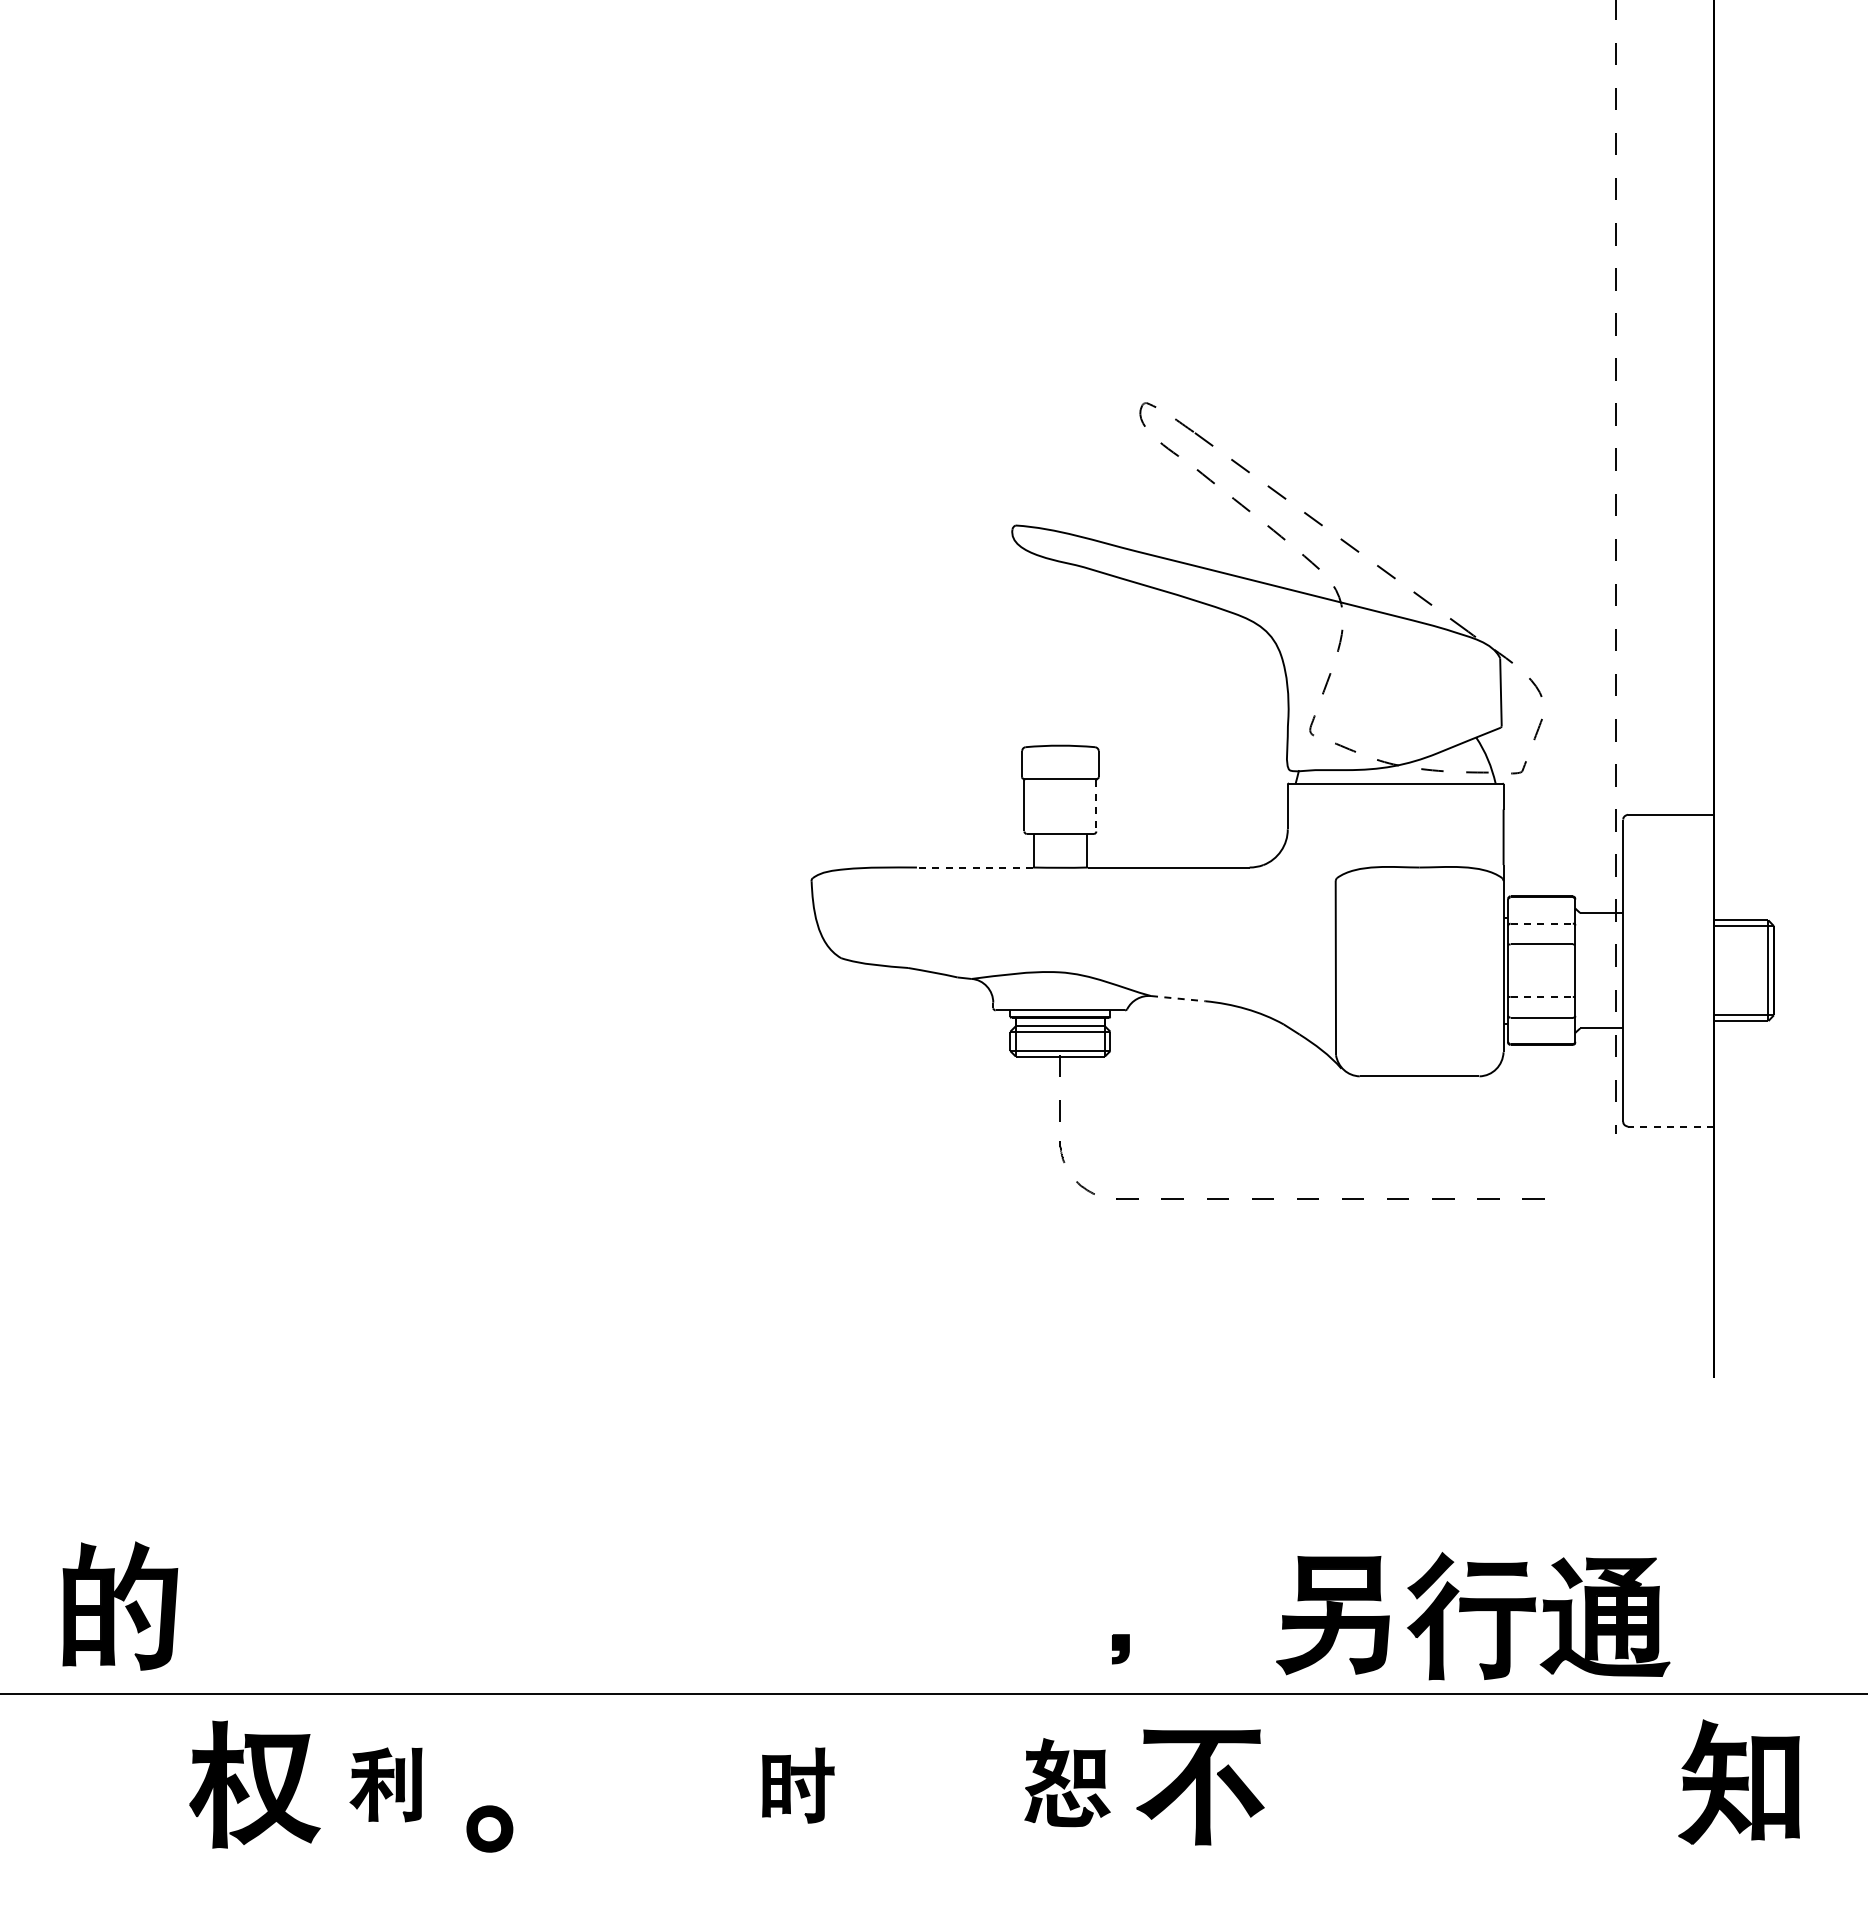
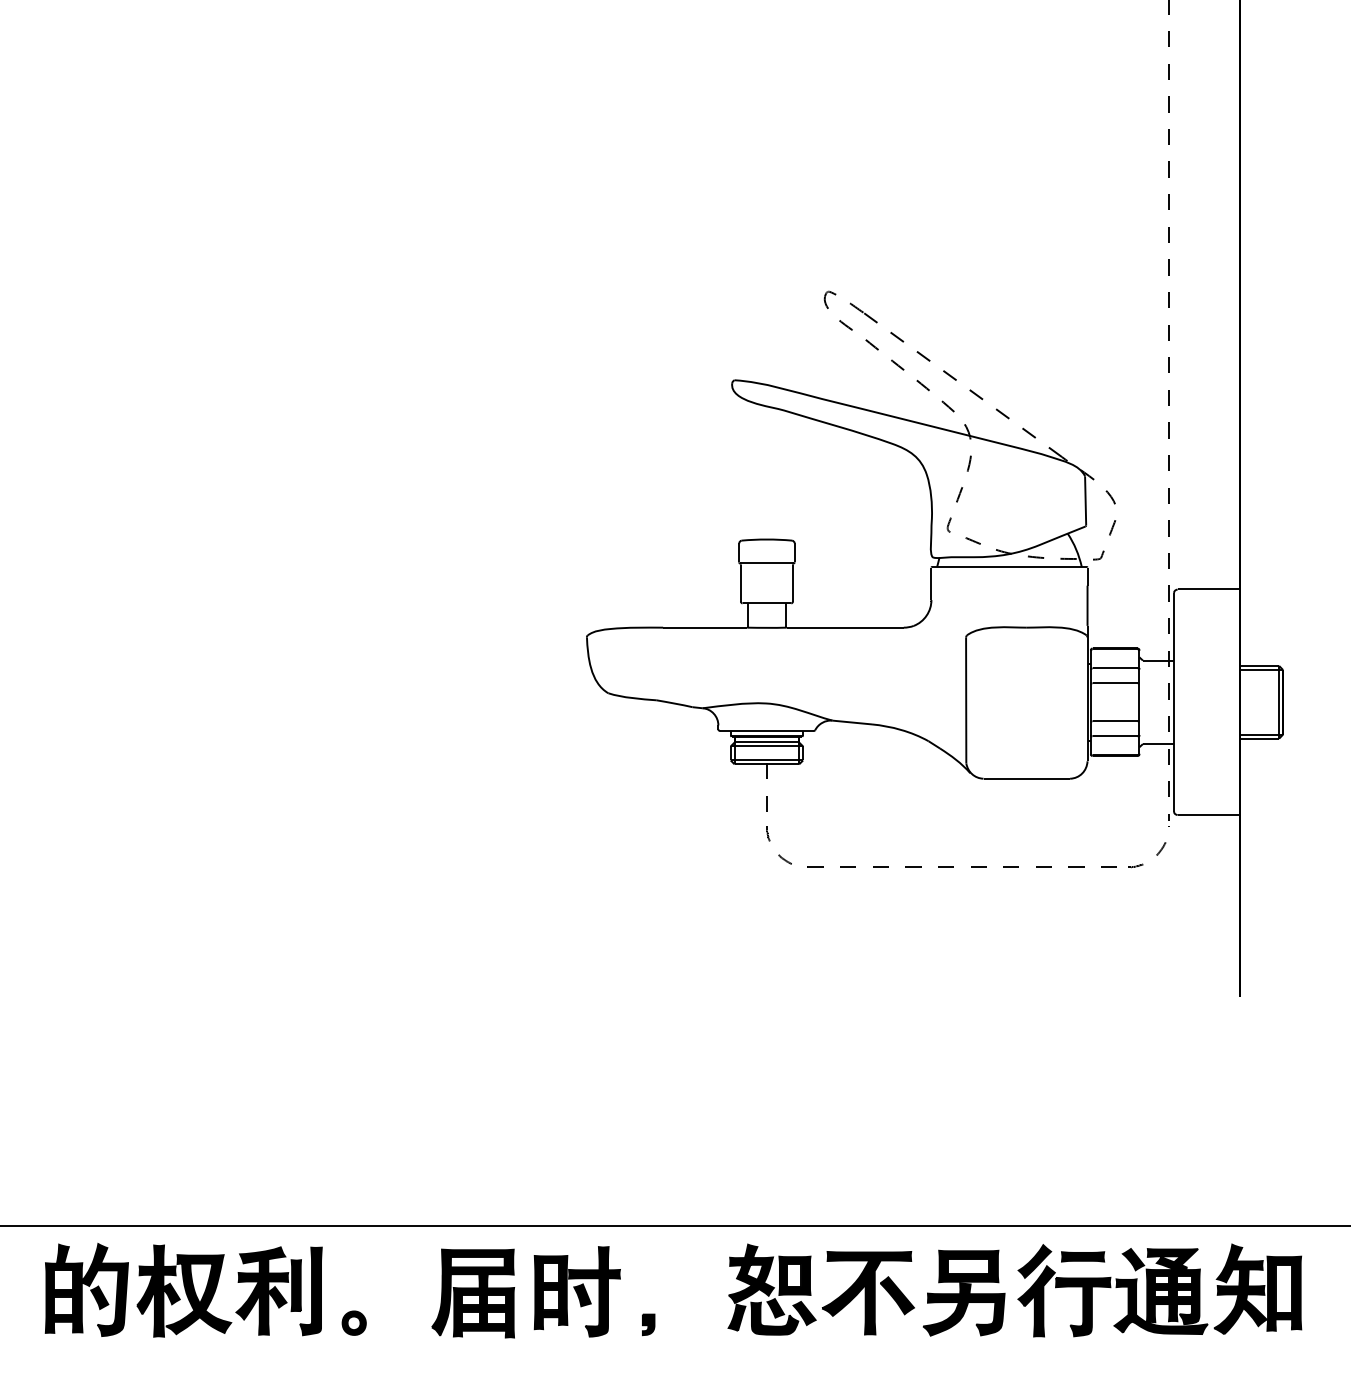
line: (1096, 806) -> (793, 583), dashed -> solid
line: (974, 867) -> (704, 627), dashed -> solid
line: (1542, 923) -> (1115, 668), dashed -> solid
line: (1542, 996) -> (1115, 720), dashed -> solid
line: (1178, 998) -> (852, 722), dashed -> solid
line: (1670, 1126) -> (1208, 815), dashed -> solid
curve: (1598, 1181) -> (1156, 854), added
part: (120, 1605) -> (87, 1289), moved
part: (1332, 1615) -> (963, 1293), moved
part: (1538, 1616) -> (1112, 1291), moved
part: (1120, 1649) -> (648, 1325), moved
part: (1067, 1782) -> (772, 1289), size x1.43
part: (385, 1784) -> (278, 1291), size x1.67
part: (798, 1785) -> (577, 1291), size x1.67
part: (653, 1787) -> (472, 1293), added
part: (489, 1828) -> (353, 1322), size x0.71

